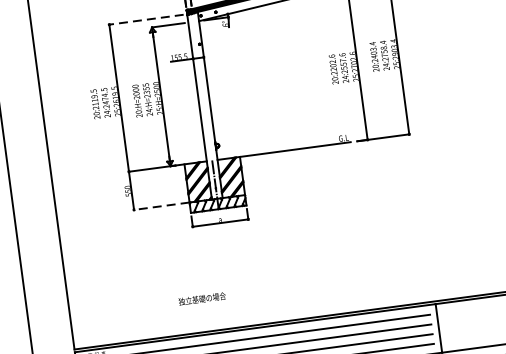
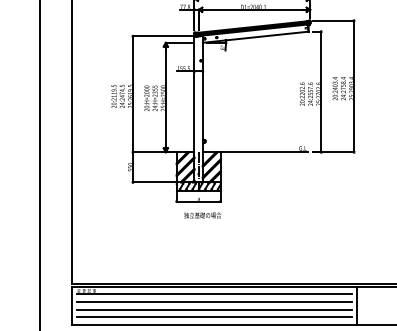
line: (145, 20) -> (161, 36), dashed -> solid
line: (161, 206) -> (154, 182), dashed -> solid
text: (202, 299) -> (202, 215), moved

